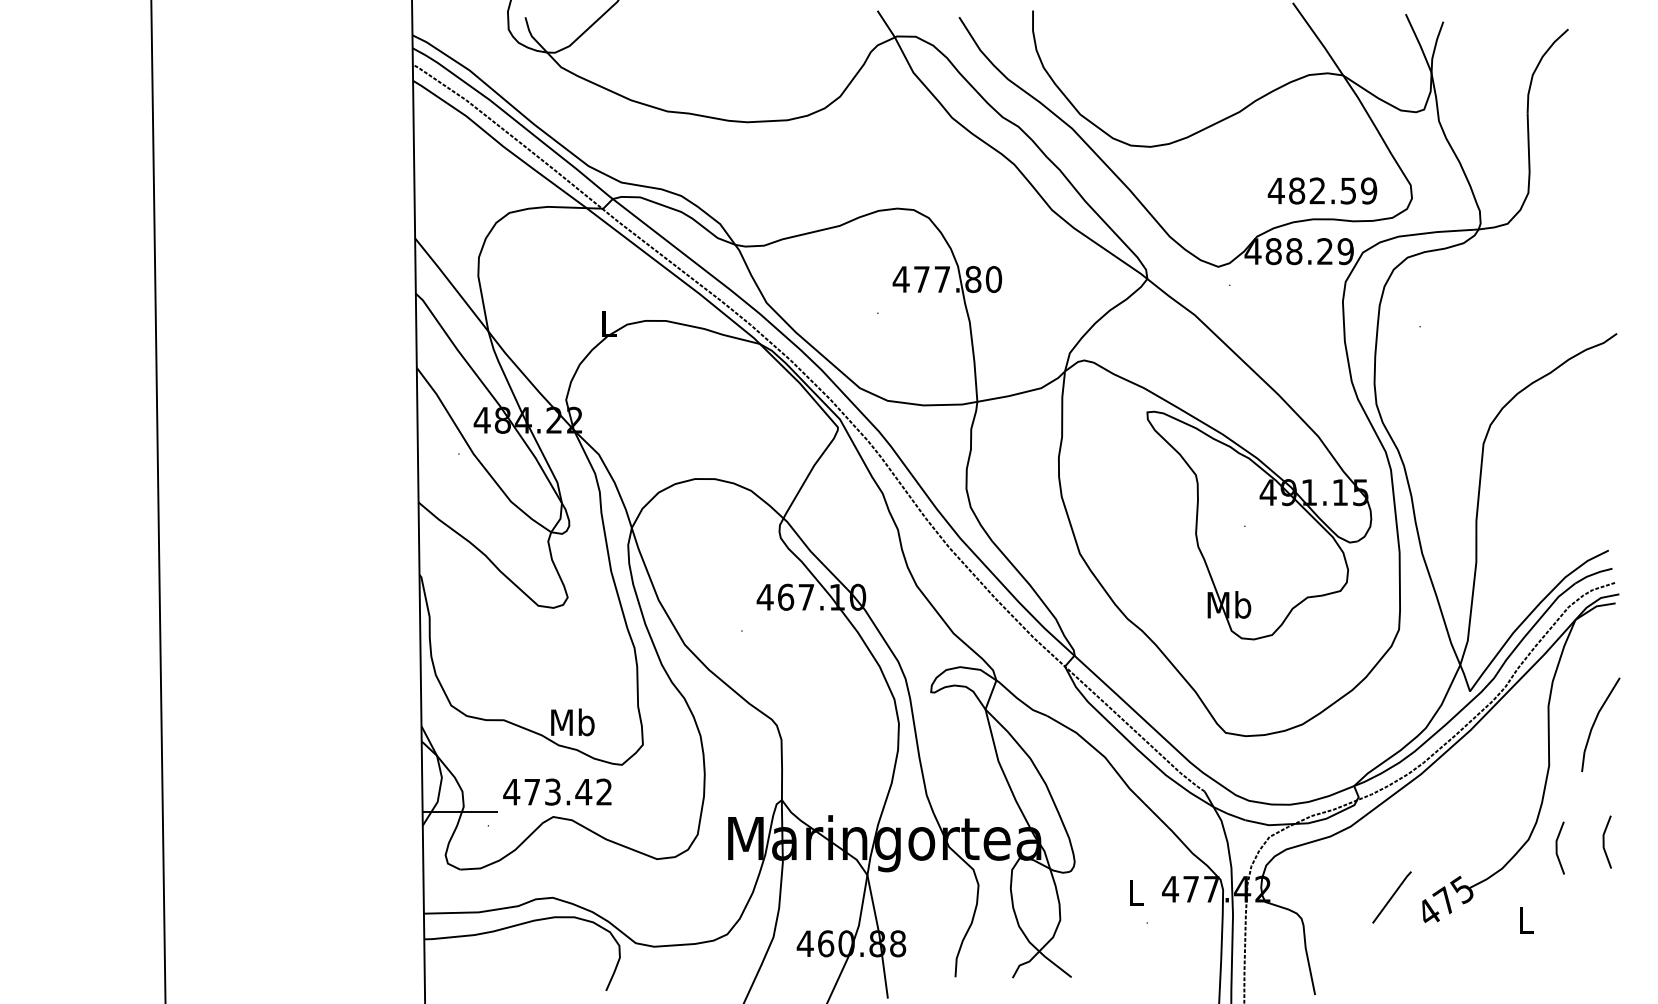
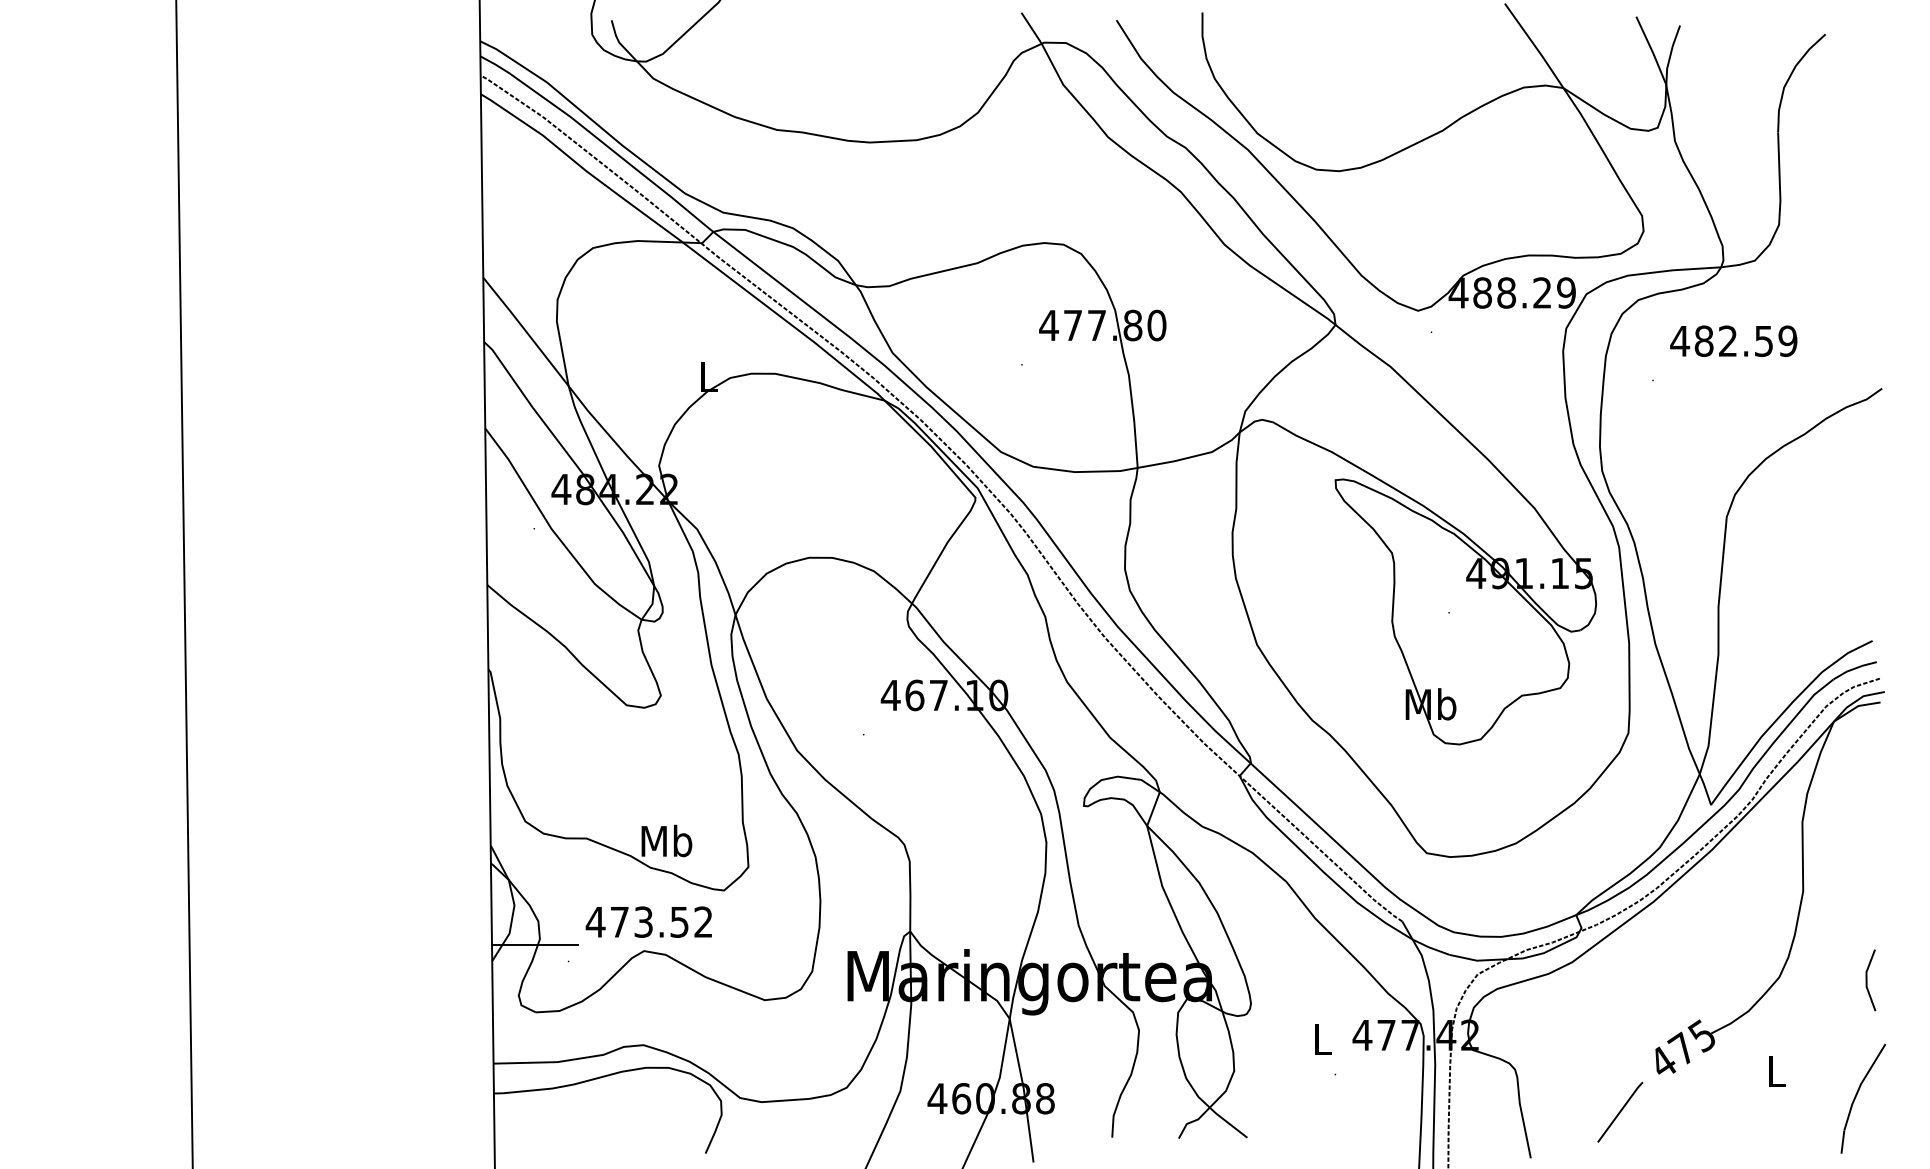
text: (1322, 190) -> (1733, 340), moved
part: (1600, 724) -> (1862, 1098), moved
text: (583, 792) -> (679, 922), 473.42 -> 473.52
line: (1557, 847) -> (1812, 986), removed
line: (1391, 897) -> (1619, 1112), moved

